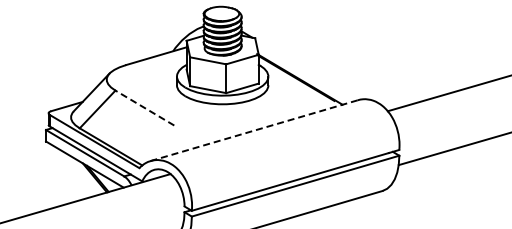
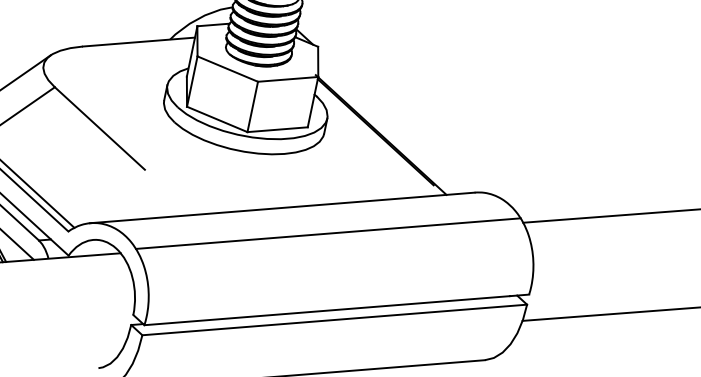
line: (144, 107) -> (99, 127), dashed -> solid
line: (253, 130) -> (281, 207), dashed -> solid
line: (281, 139) -> (327, 233), added

